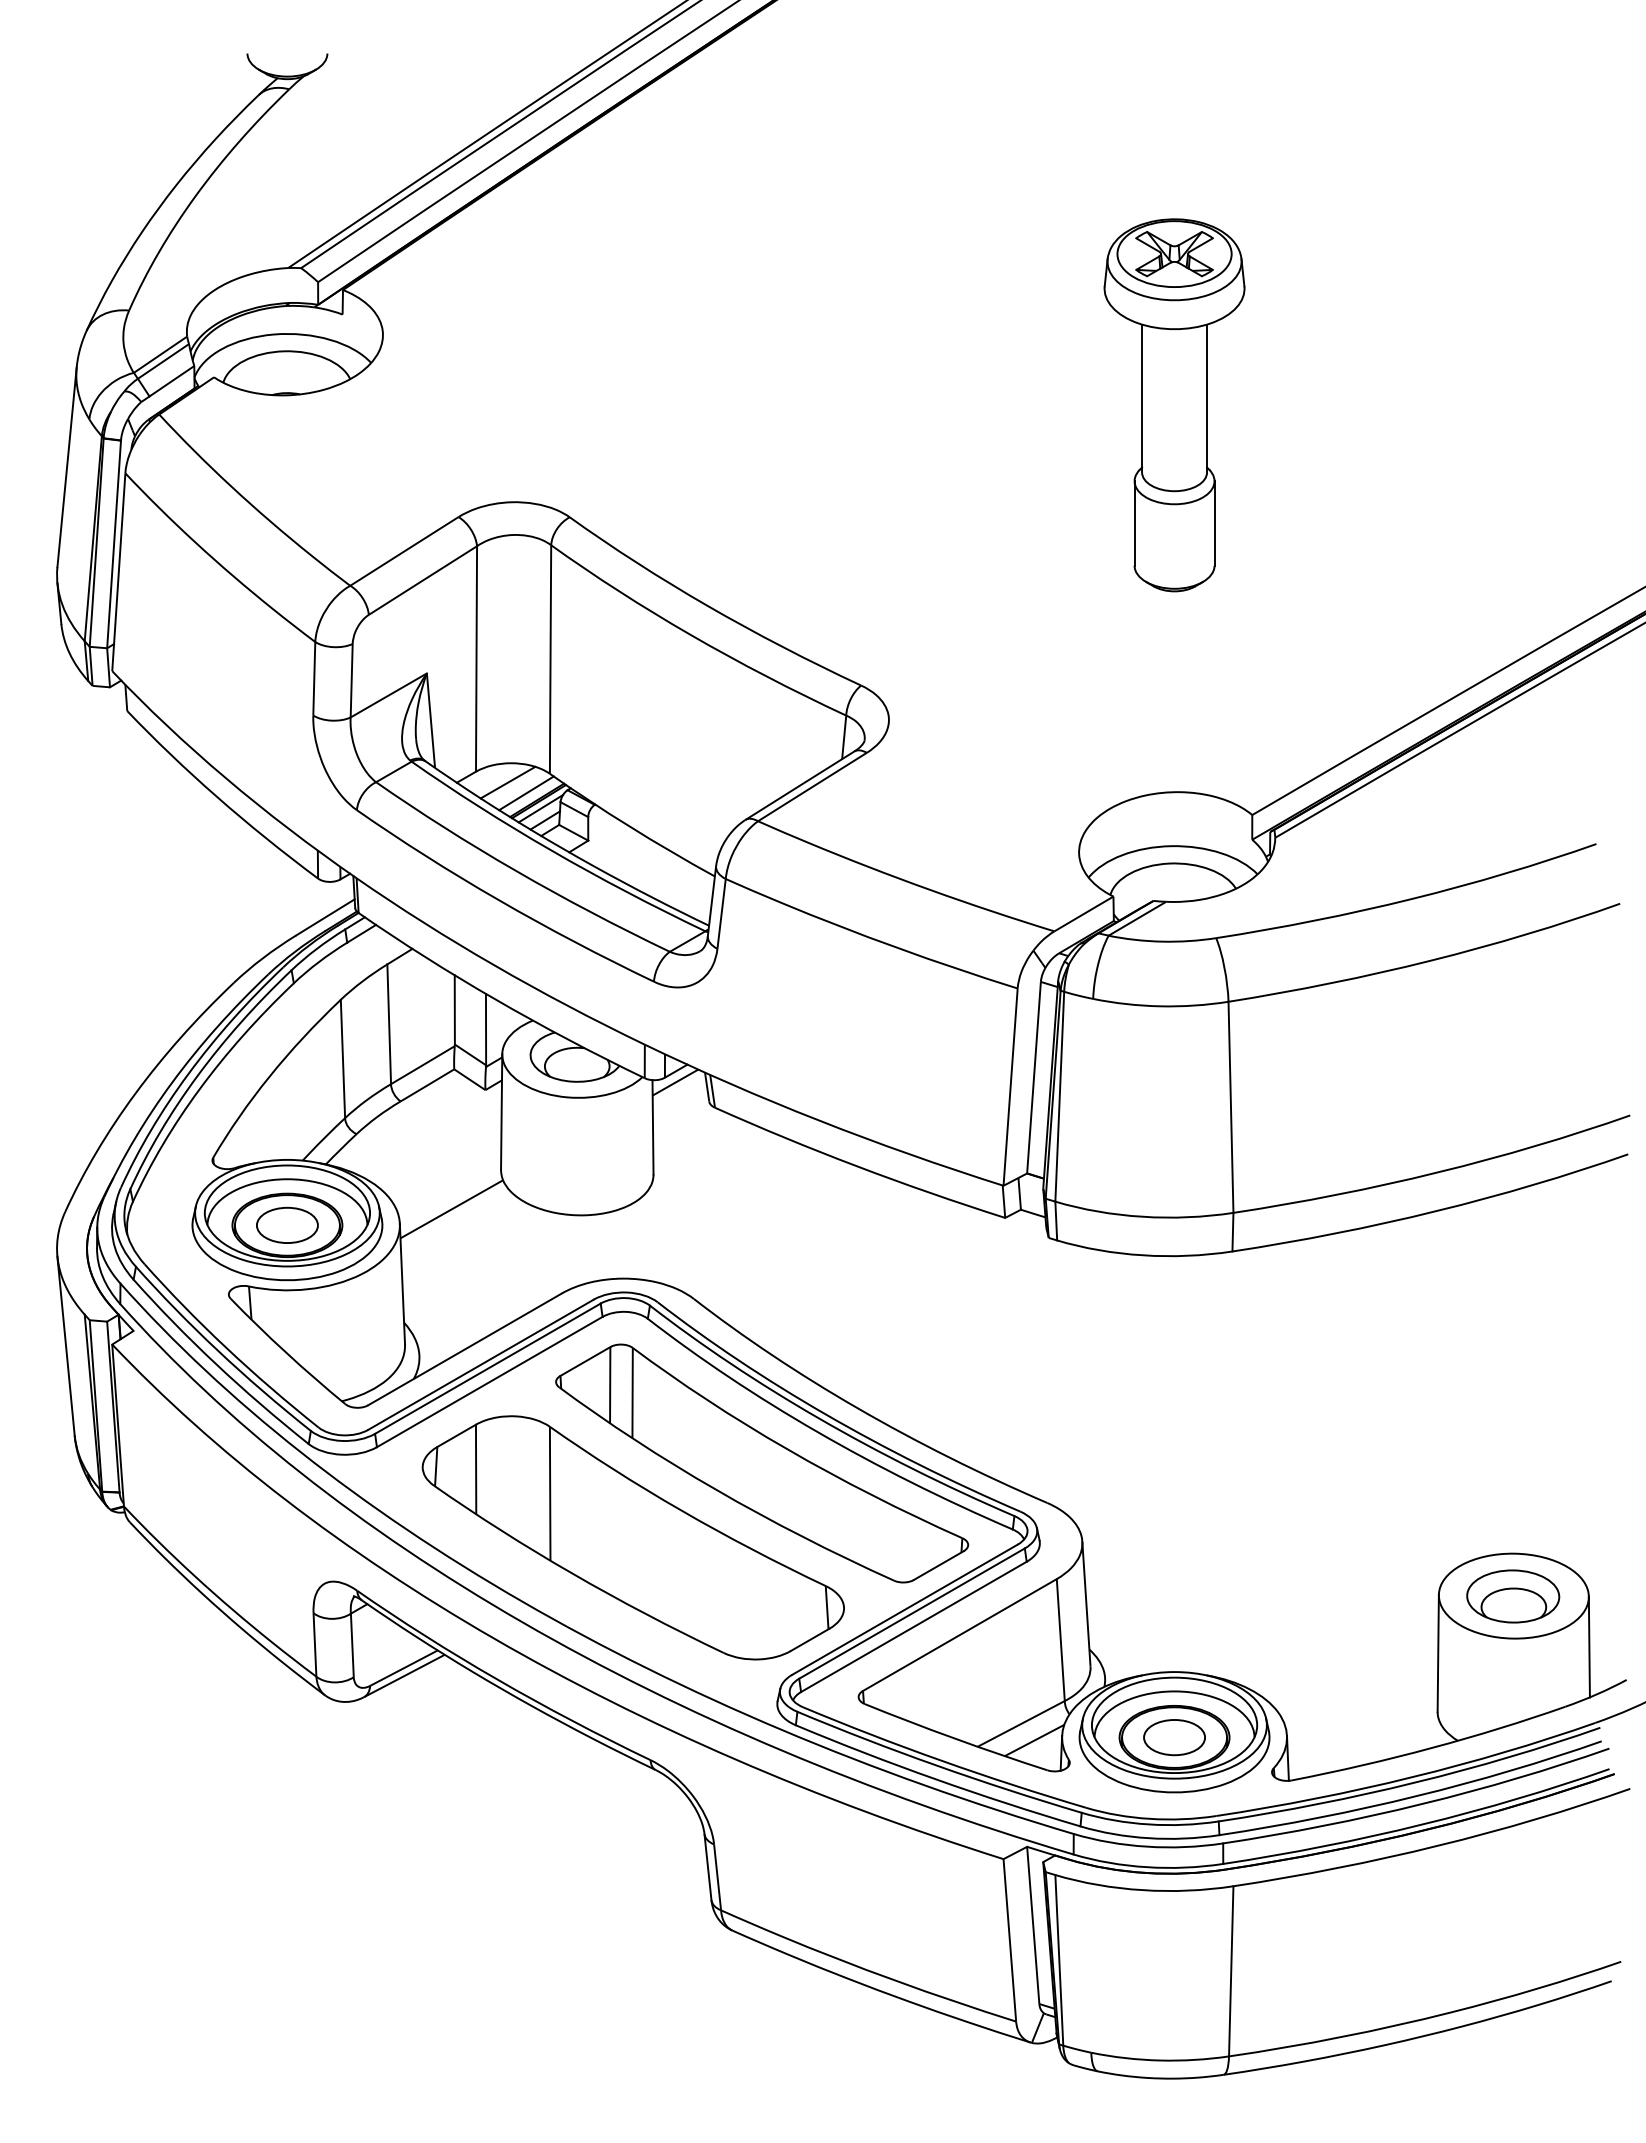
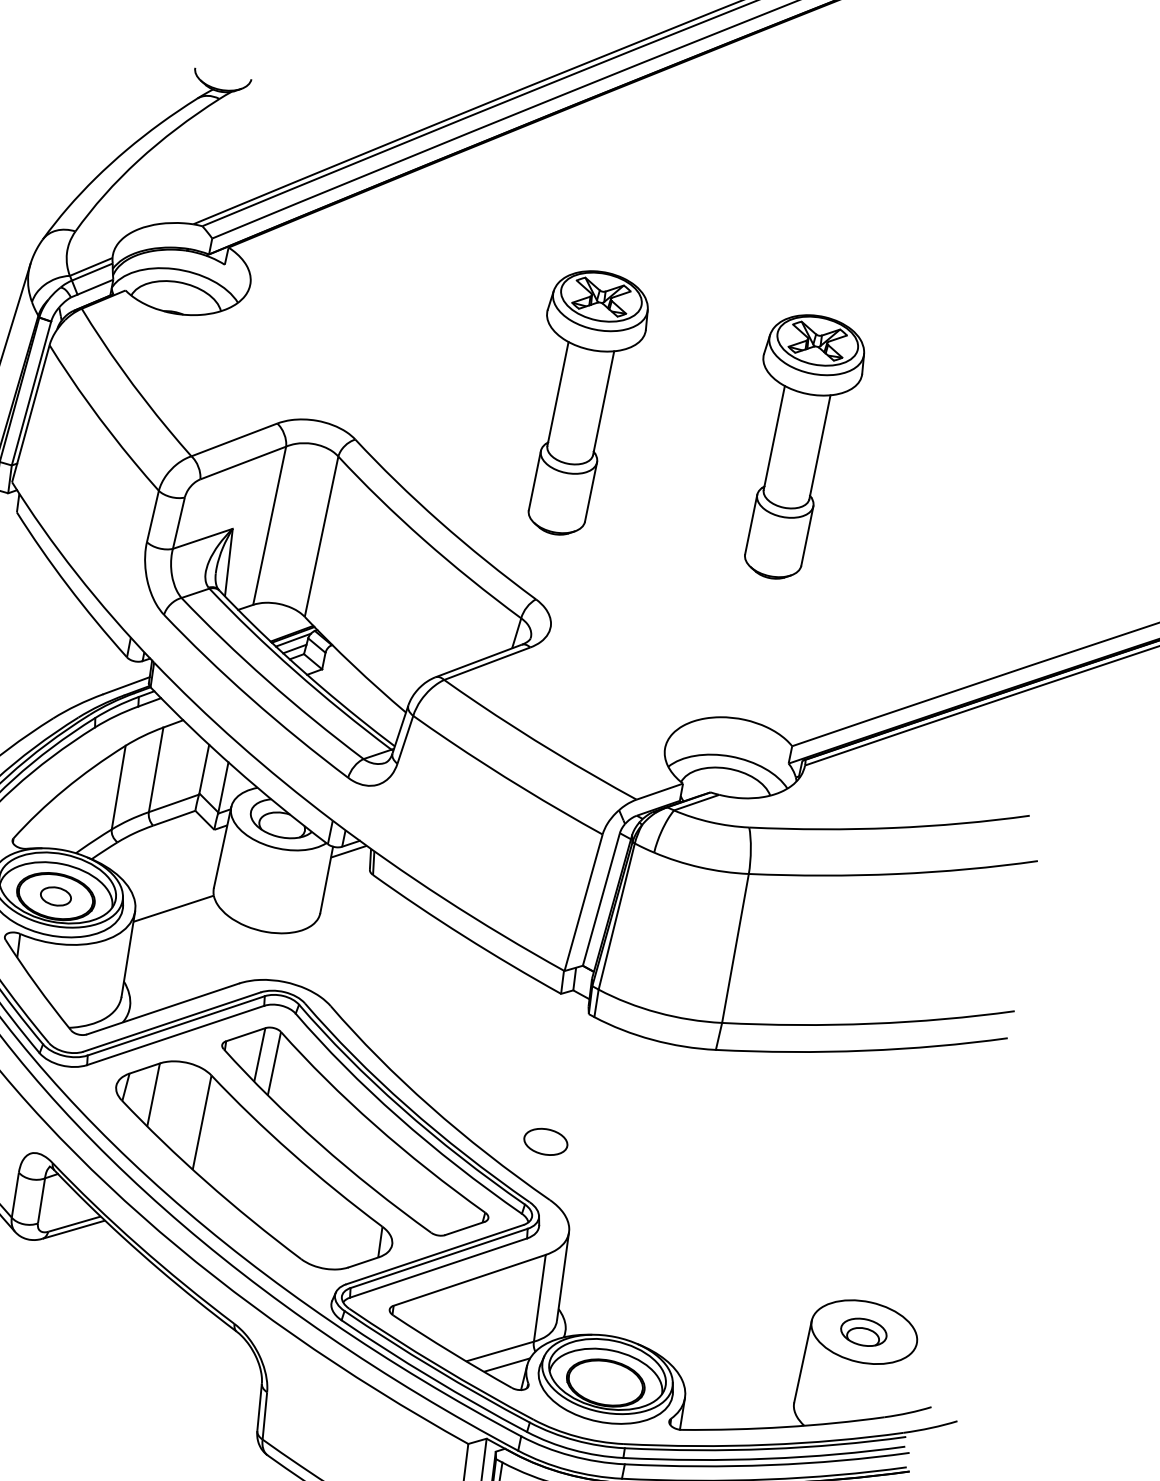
part: (866, 405) -> (579, 403), added
line: (507, 782) -> (273, 616), removed
line: (526, 793) -> (285, 627), removed
part: (287, 1224) -> (56, 895), size x0.7
part: (1513, 1596) -> (864, 1332), size x0.7
line: (1588, 1646) -> (909, 1378), removed
part: (1174, 1737) -> (545, 1141), moved

